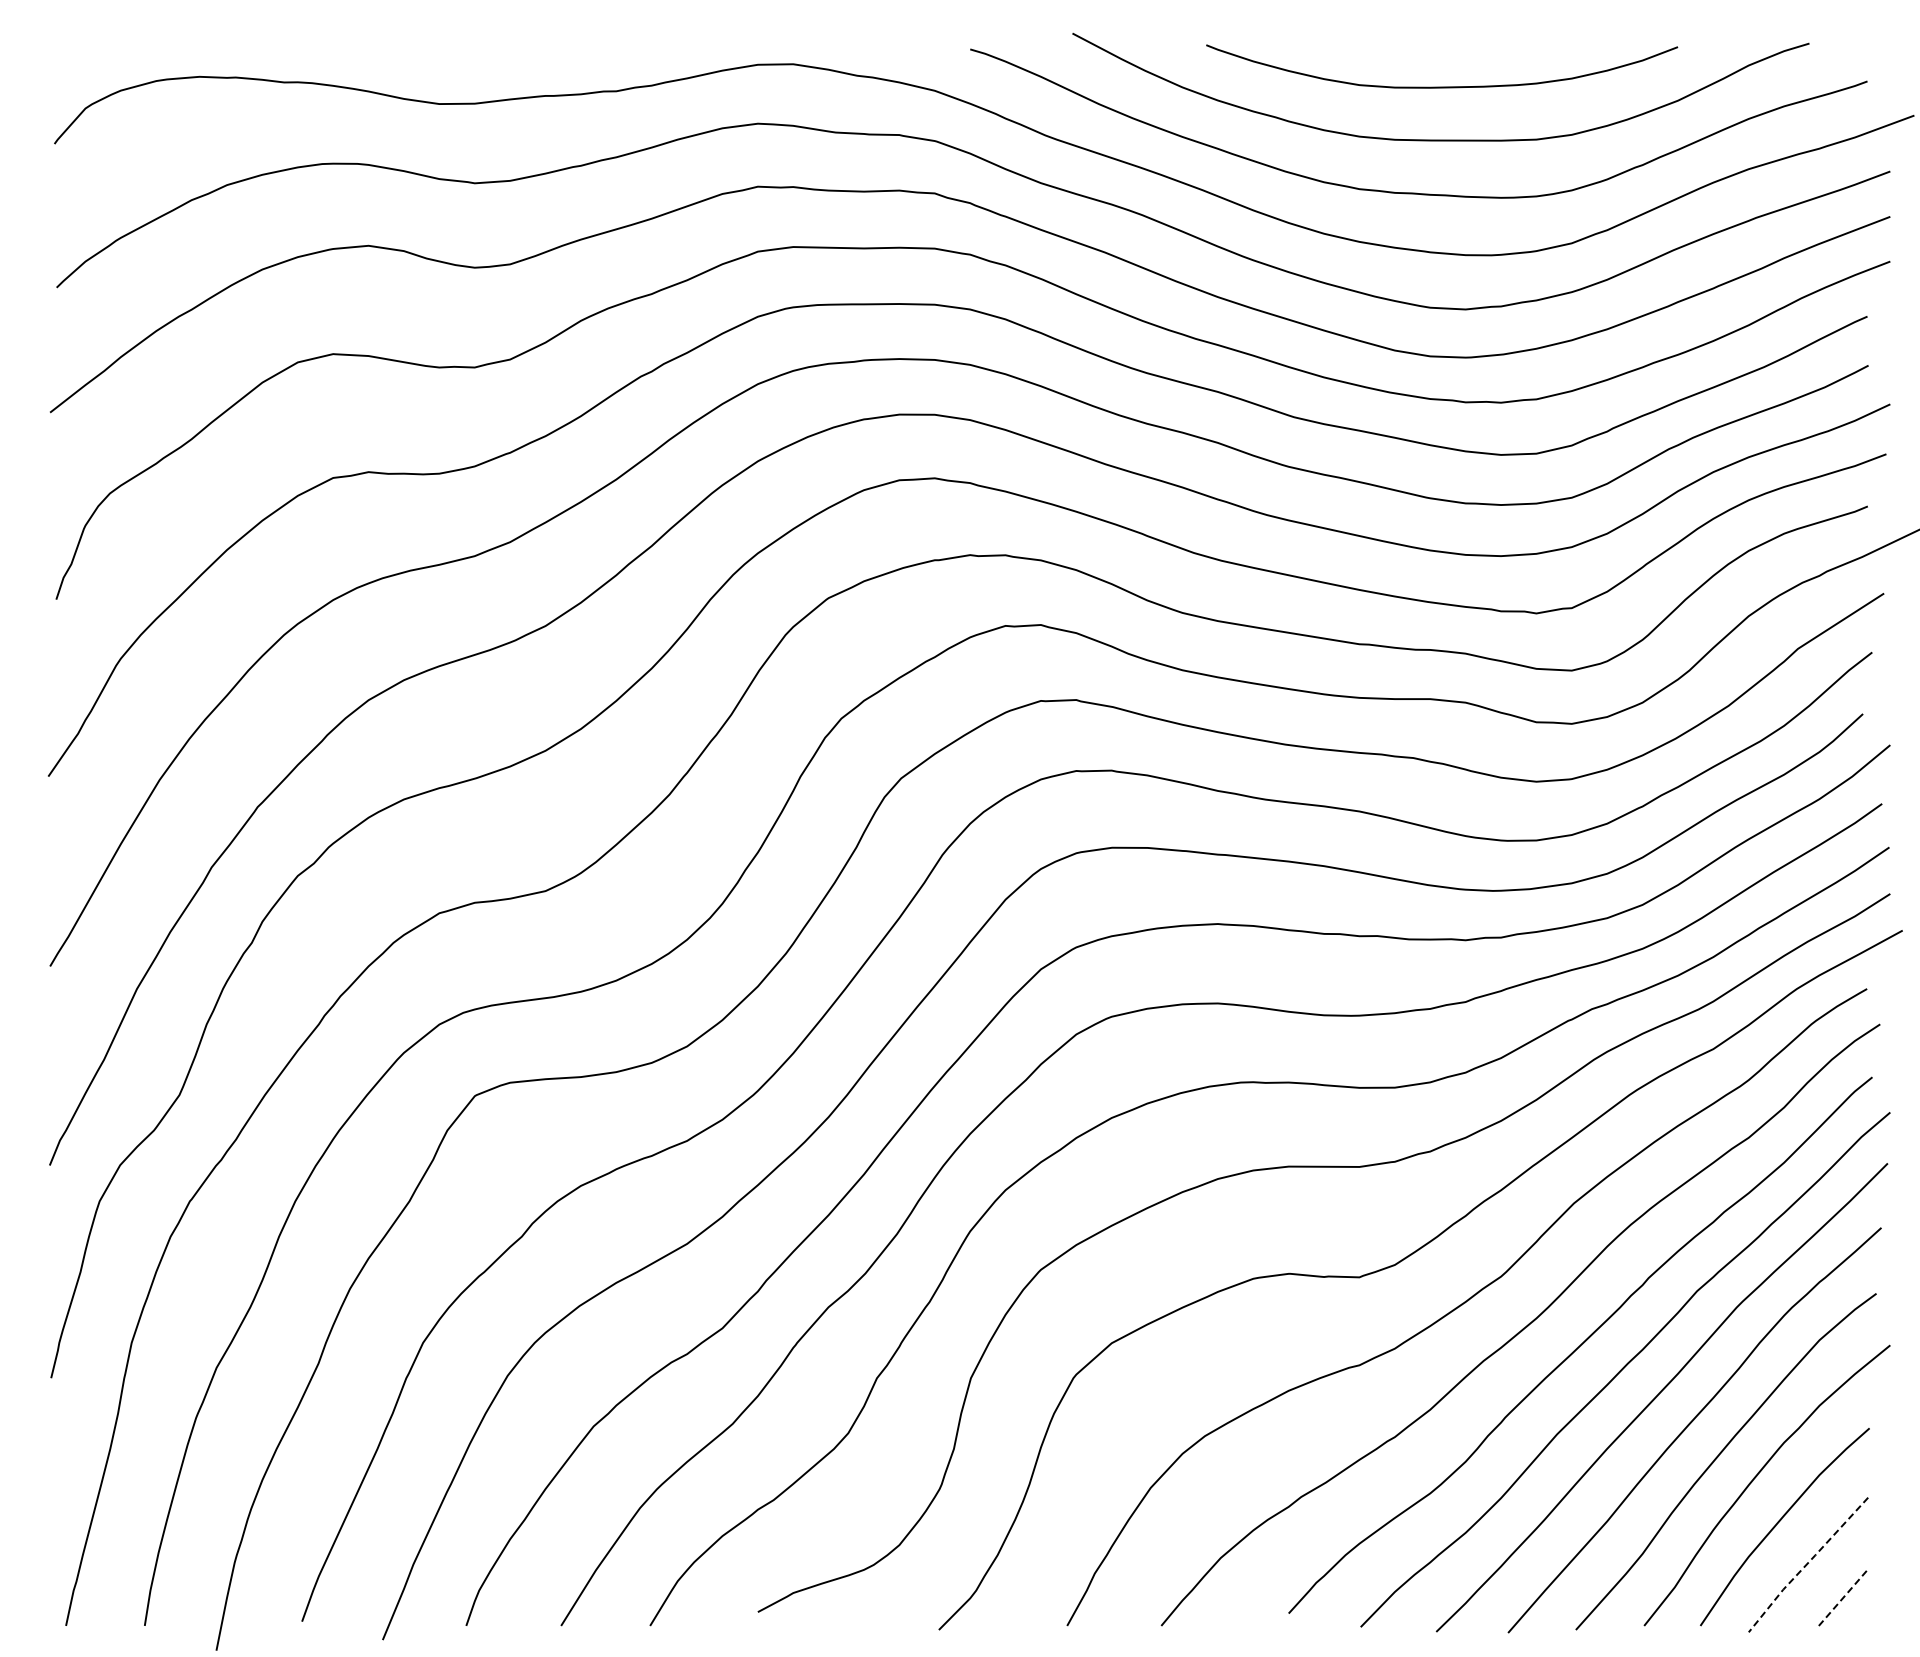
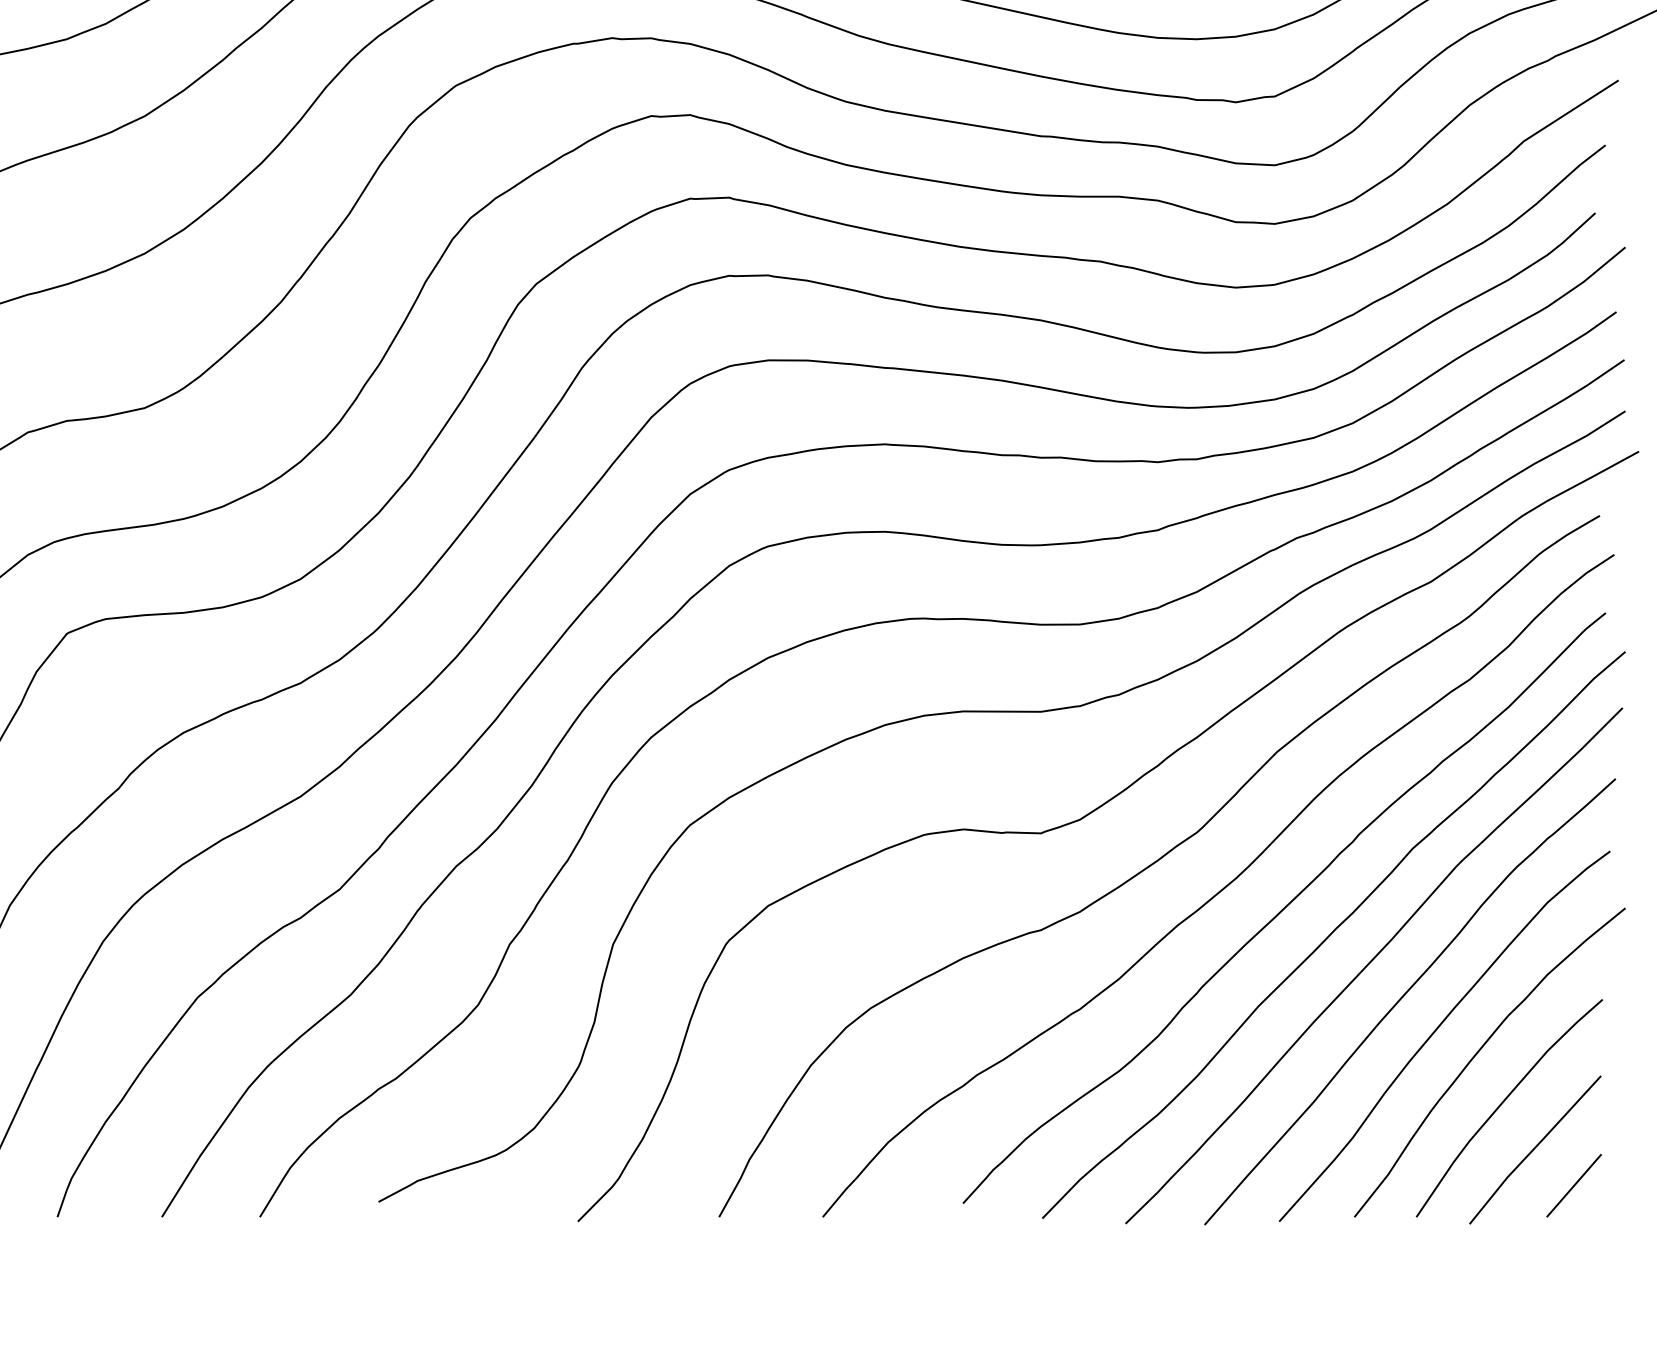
line: (1807, 1563) -> (1534, 1148), dashed -> solid
line: (1843, 1597) -> (1573, 1185), dashed -> solid

